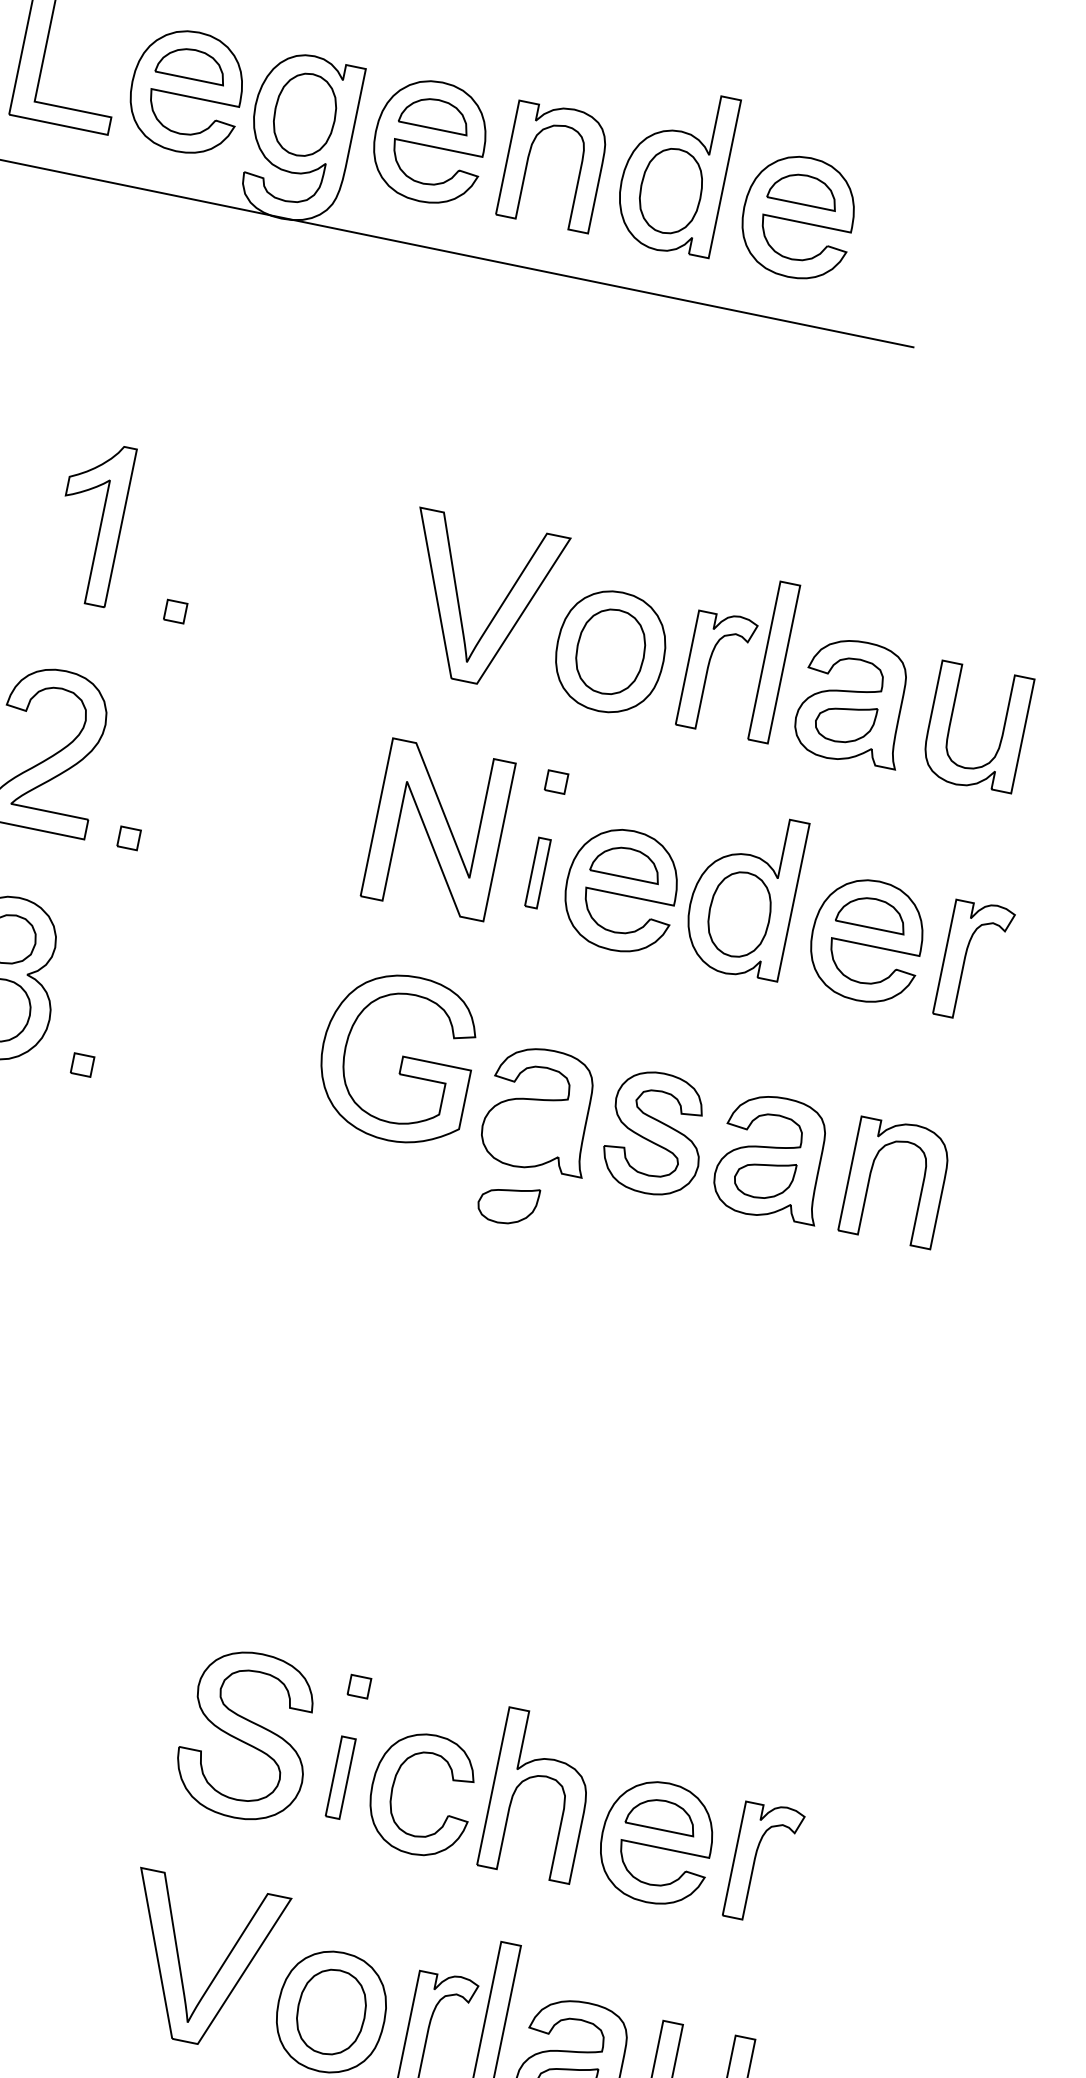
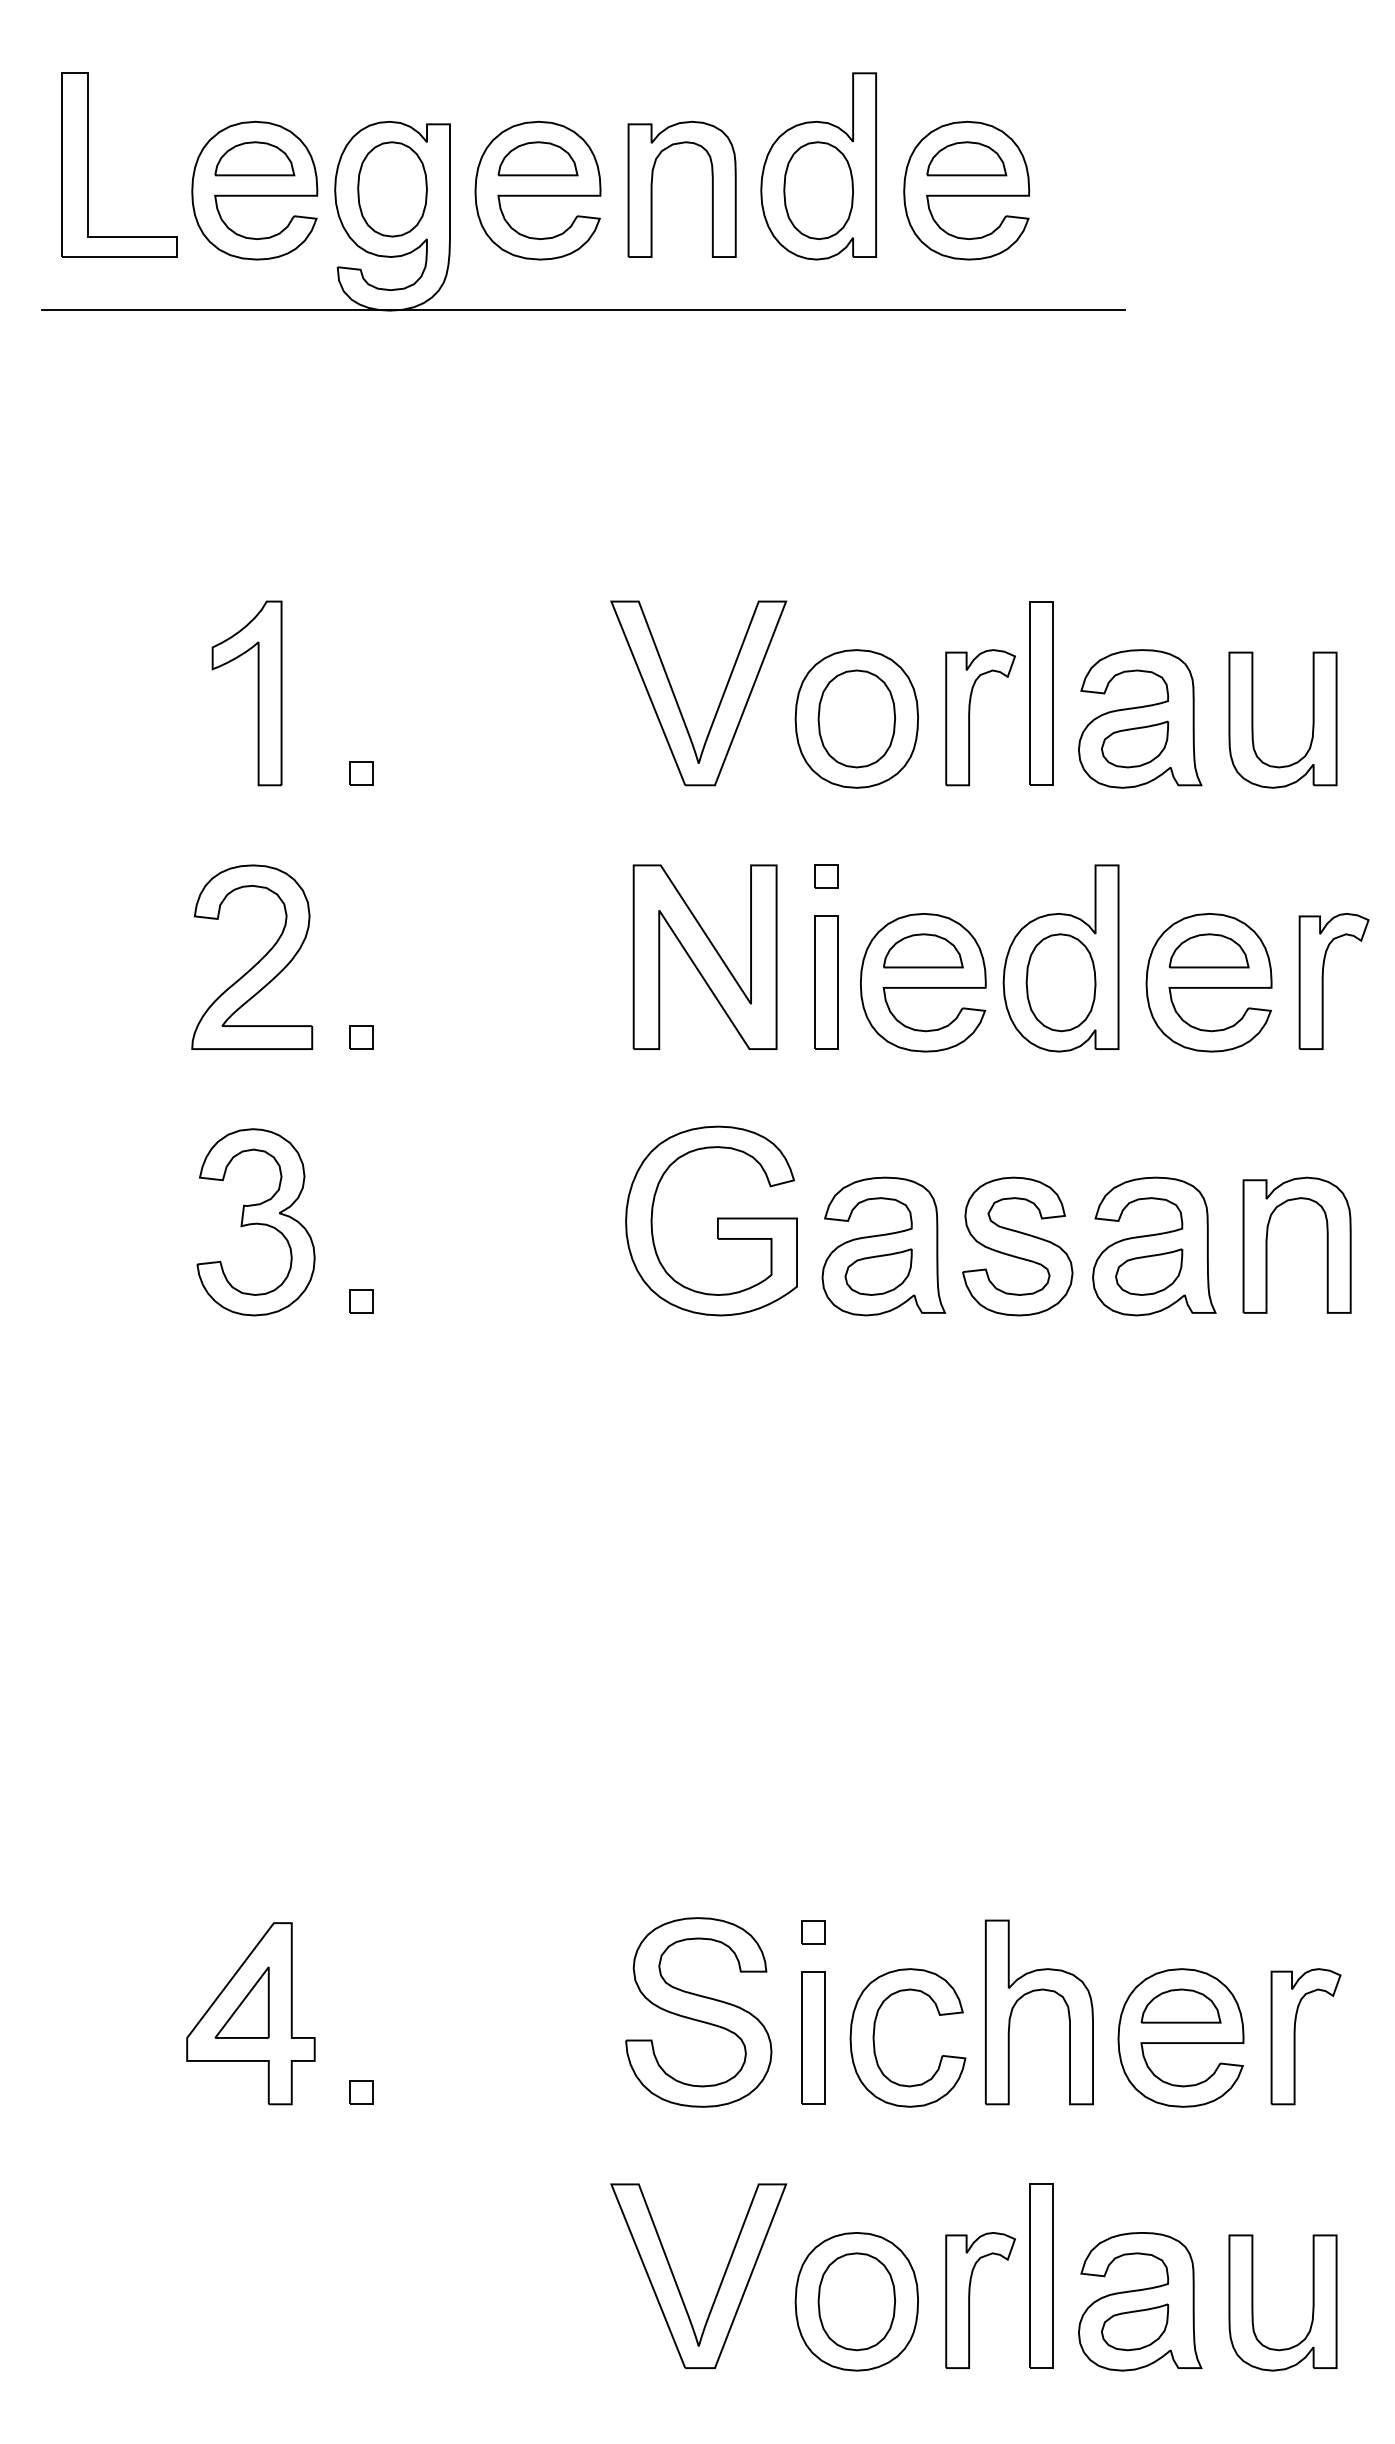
part: (538, 872) -> (826, 982), size x1.67
part: (507, 1203) -> (878, 1271), moved
part: (340, 1777) -> (813, 2037), size x1.43

